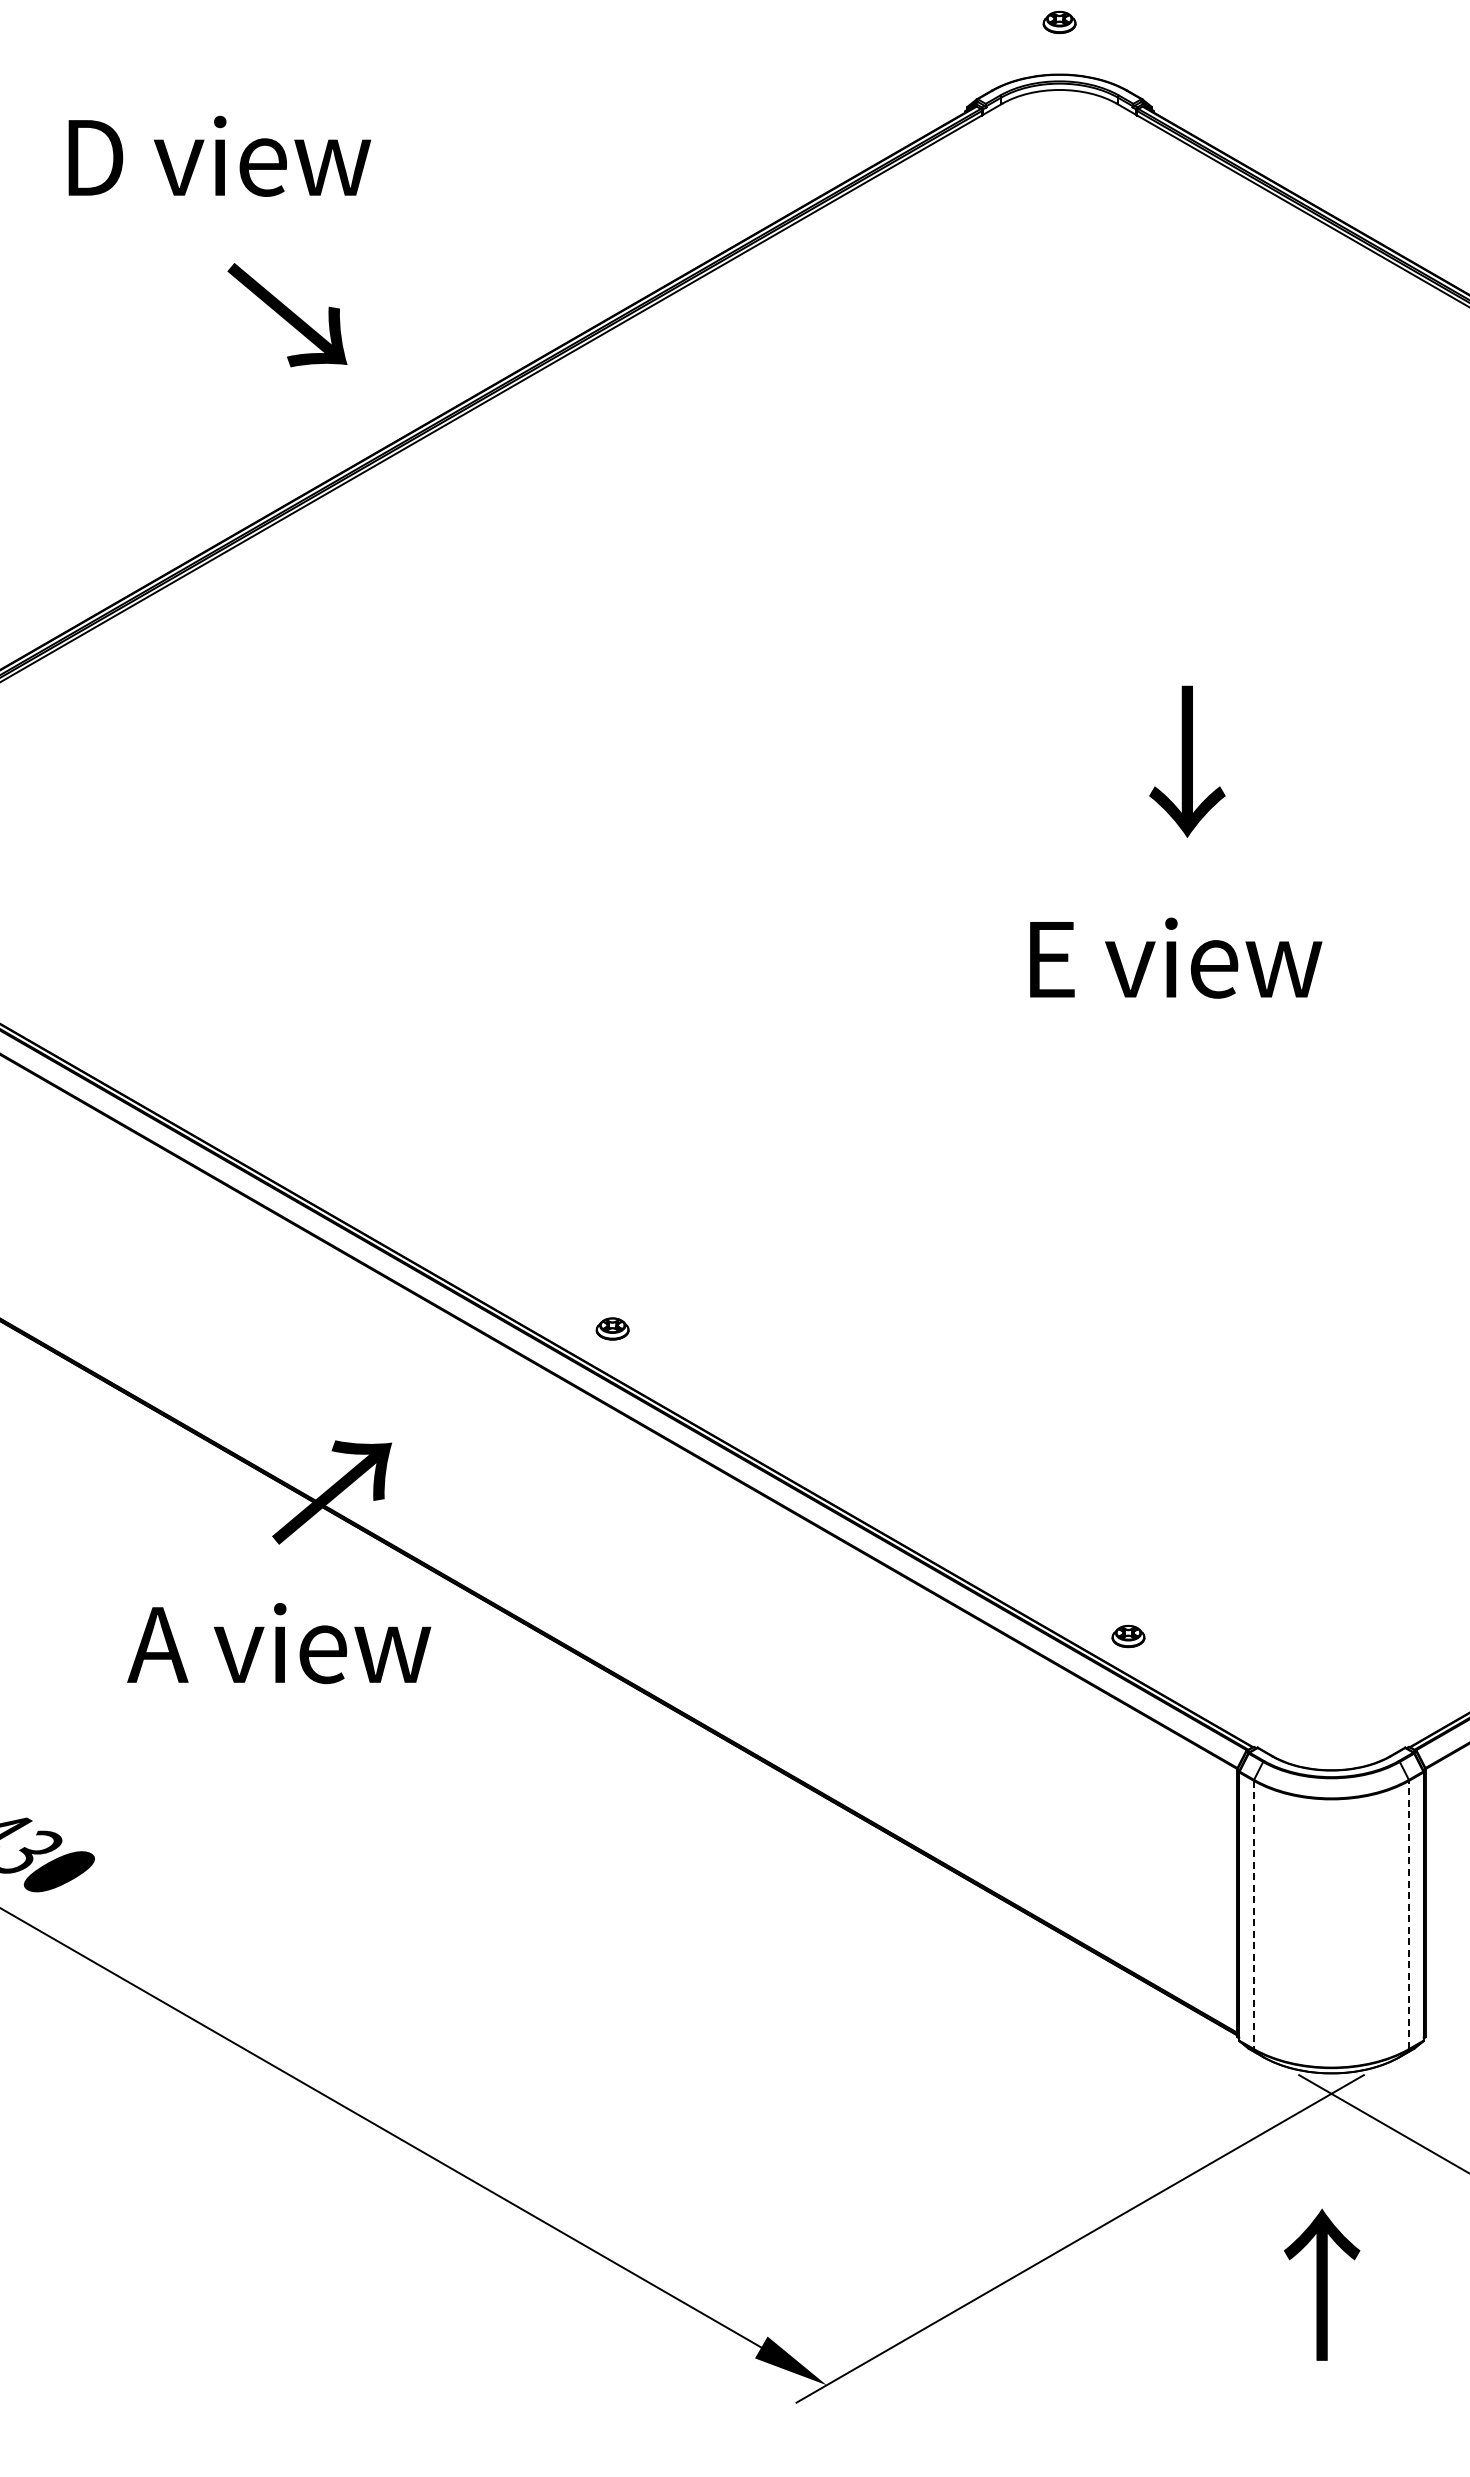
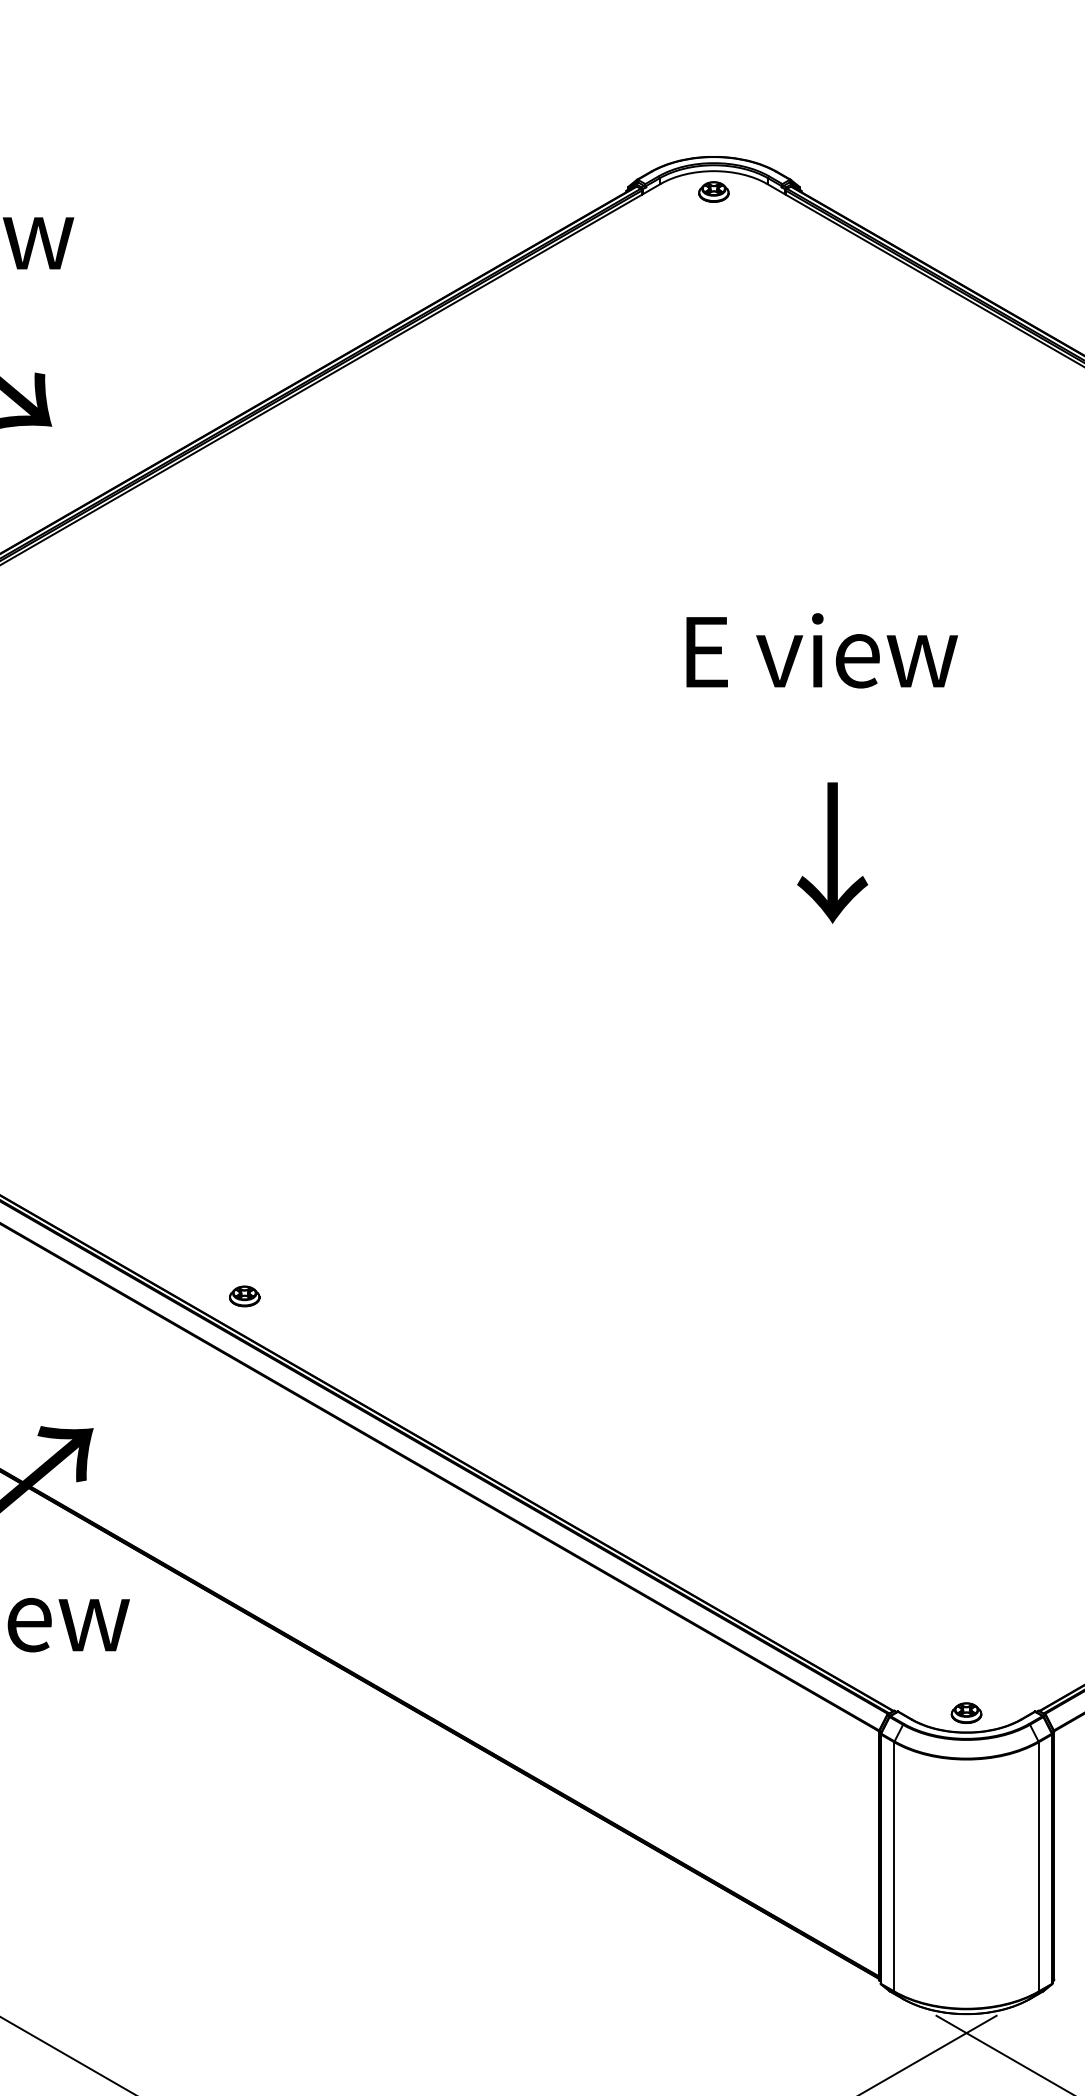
part: (1059, 21) -> (713, 191), moved
text: (1187, 761) -> (832, 852), moved
text: (1176, 957) -> (822, 650), moved
part: (612, 1328) -> (244, 1295), moved
part: (1128, 1636) -> (966, 1713), moved
line: (1409, 1914) -> (1039, 1866), dashed -> solid
line: (1253, 1915) -> (894, 1867), dashed -> solid

